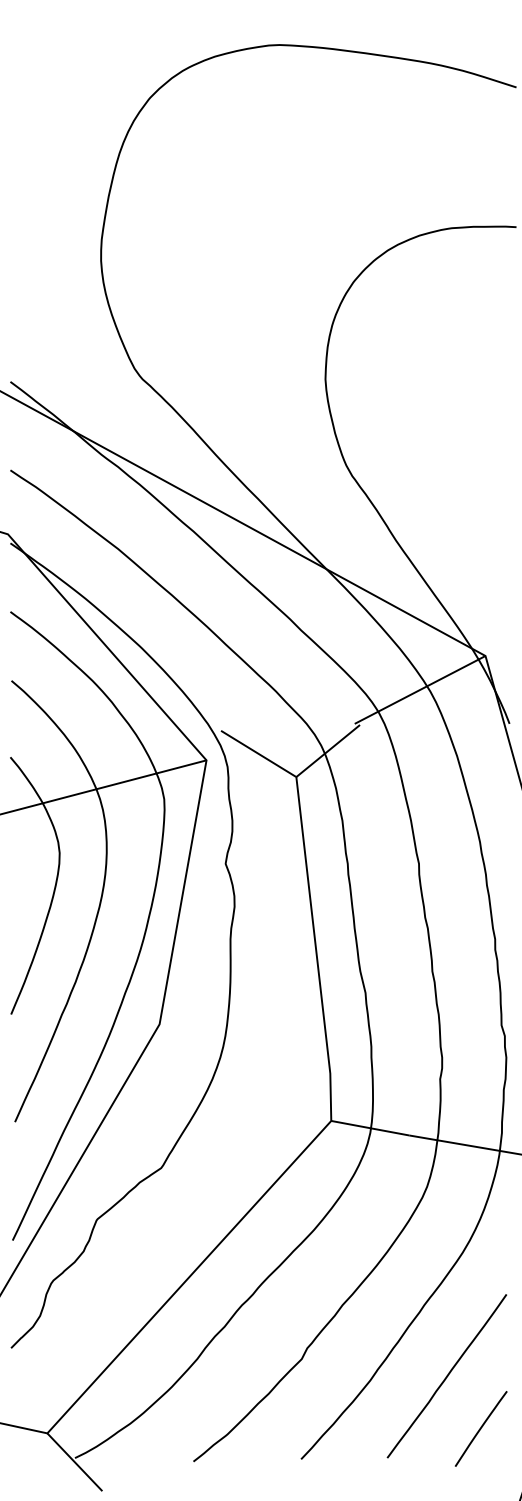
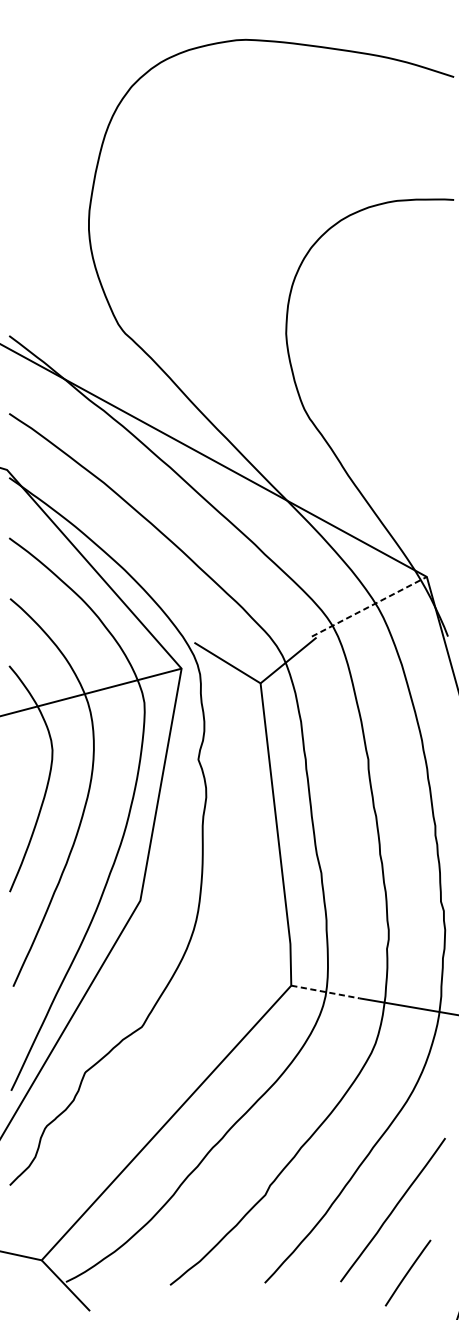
line: (420, 689) -> (369, 606), solid -> dashed
line: (370, 1128) -> (325, 992), solid -> dashed
line: (481, 1428) -> (408, 1272), moved

